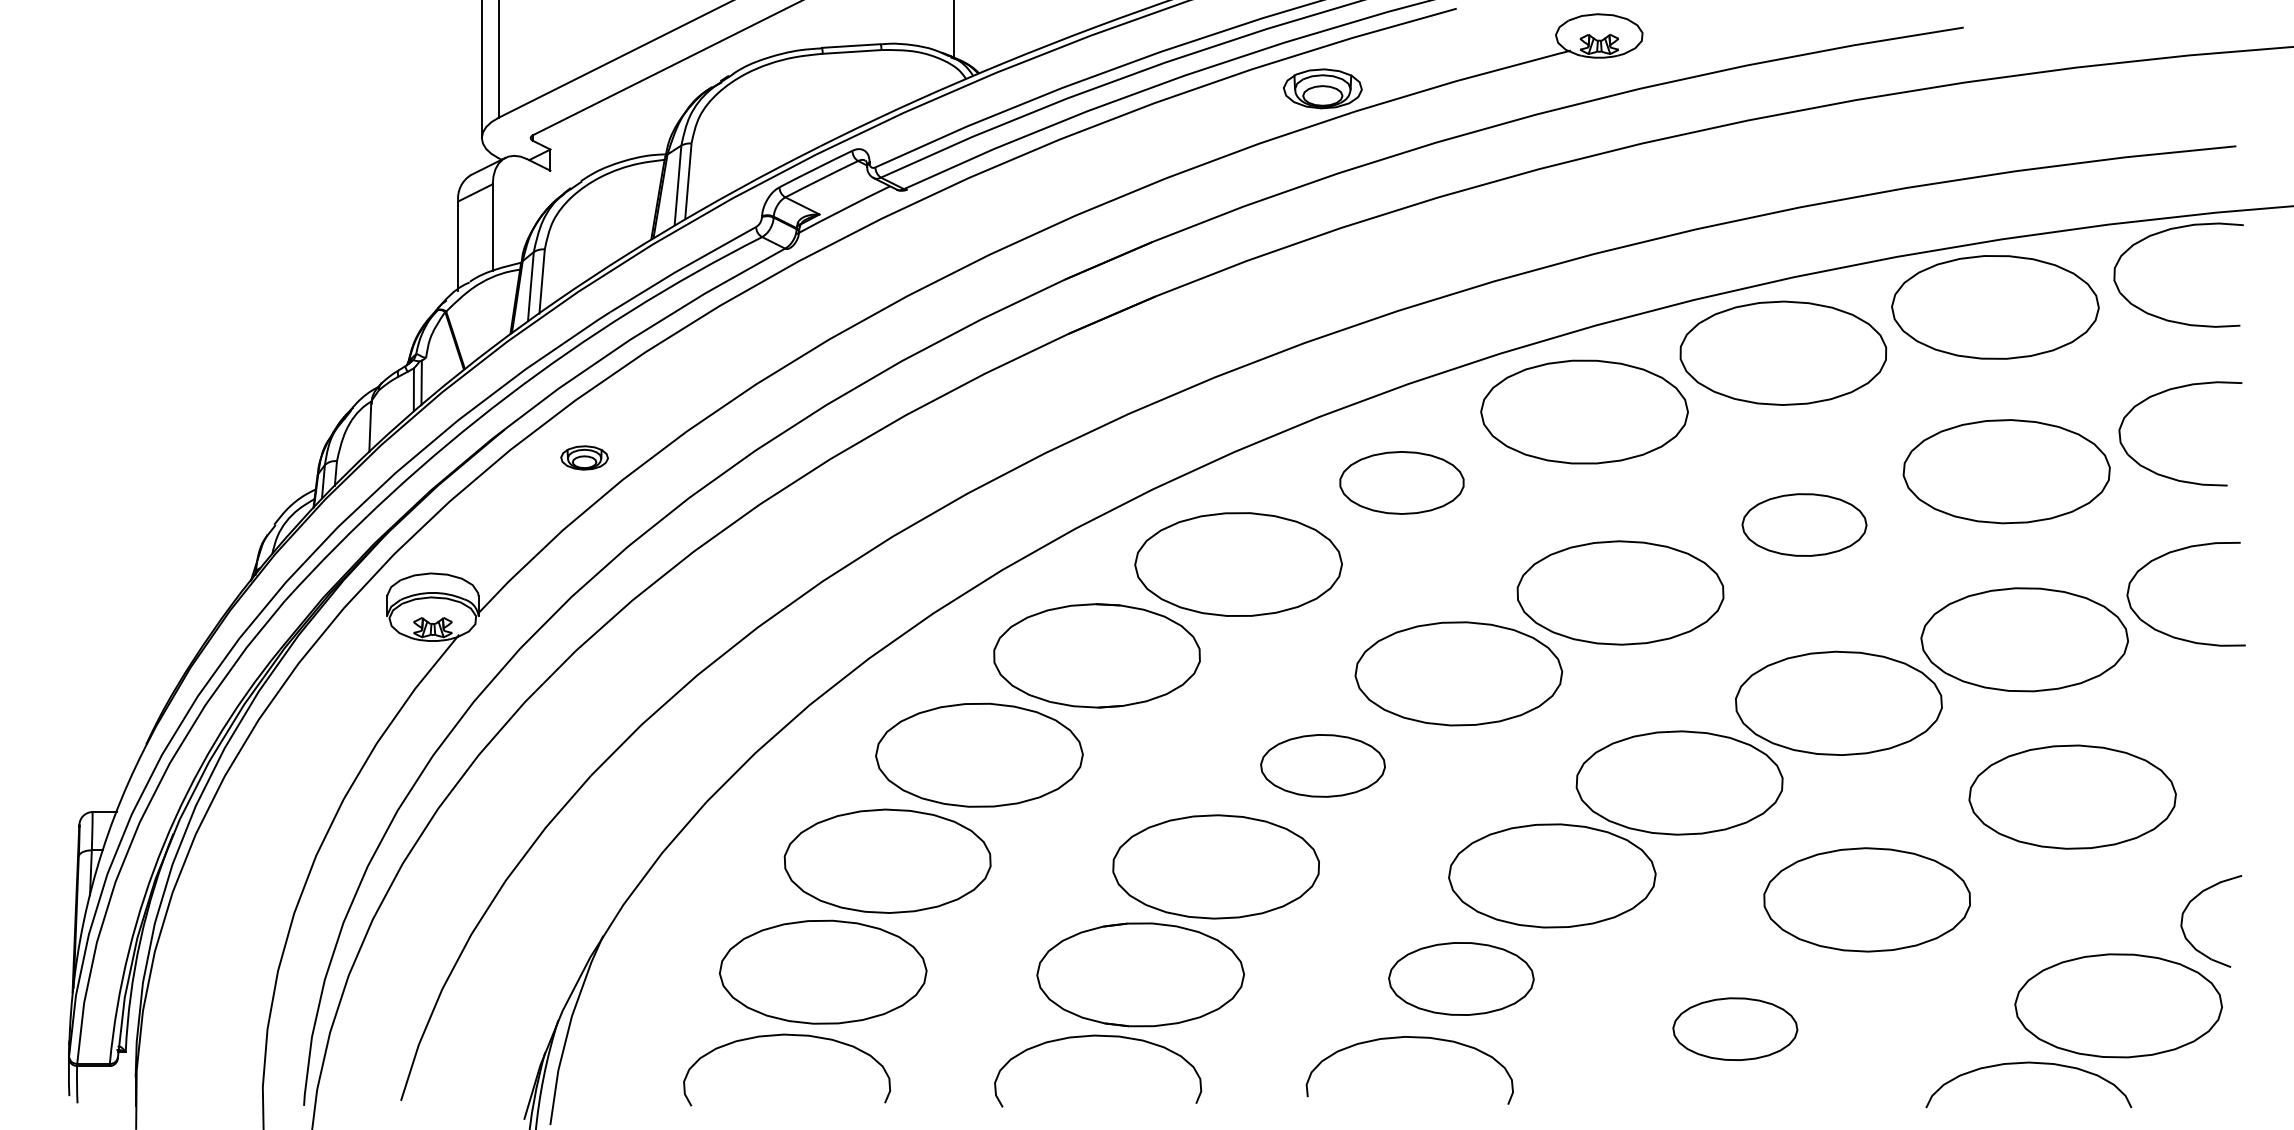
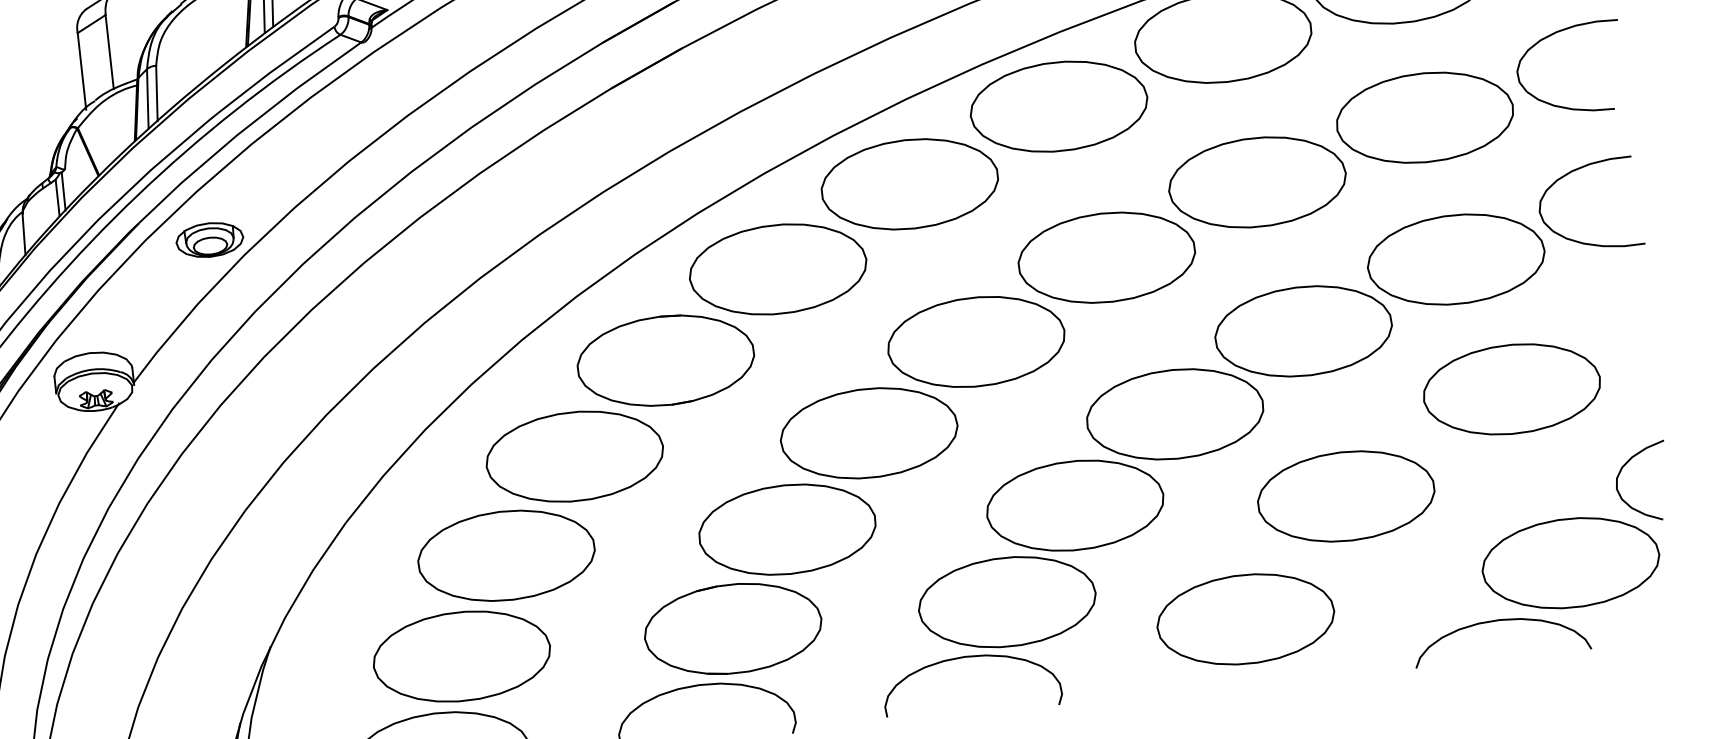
part: (584, 457) -> (209, 239), size x1.67
part: (1401, 482) -> (909, 184), size x1.67
part: (1804, 524) -> (1257, 181), size x1.67
part: (1322, 765) -> (868, 433), size x1.67
part: (1461, 978) -> (1007, 601), size x1.43
part: (1735, 1028) -> (1245, 618), size x1.67

